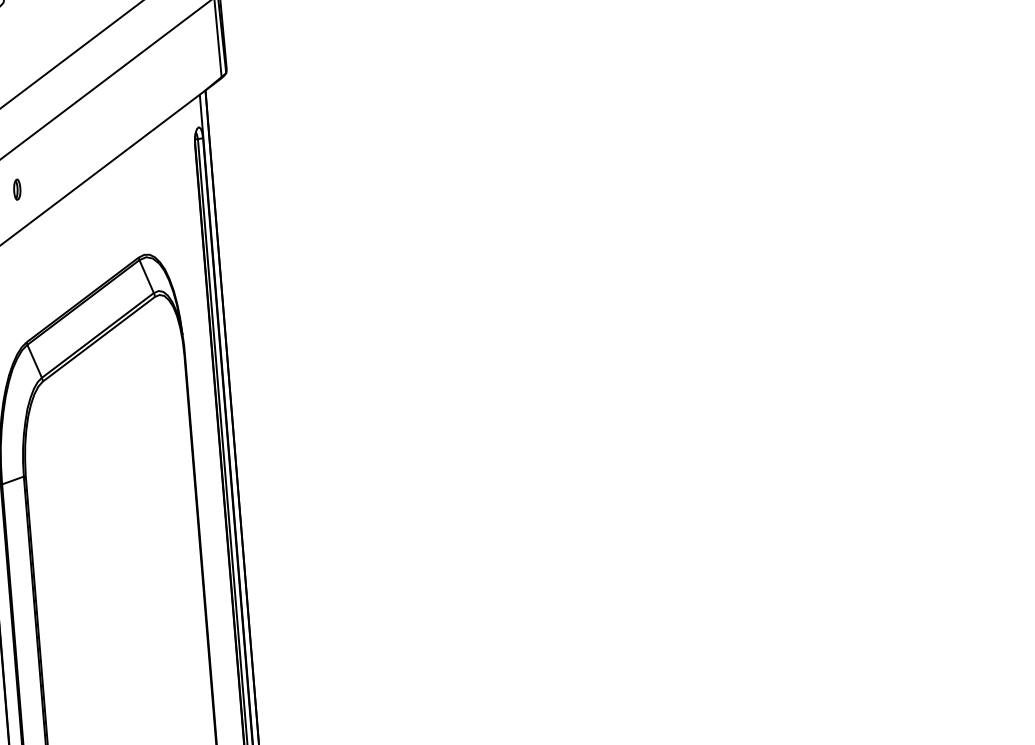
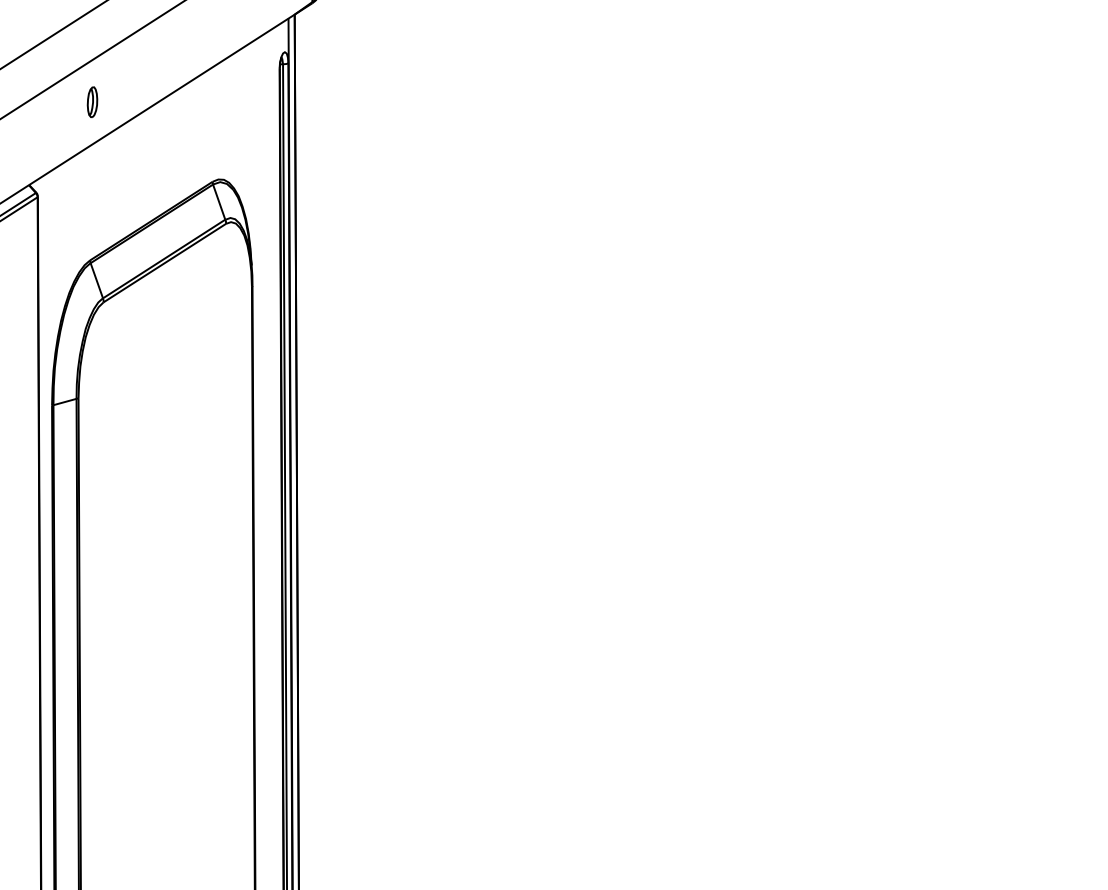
part: (17, 189) -> (92, 101), size x1.43

